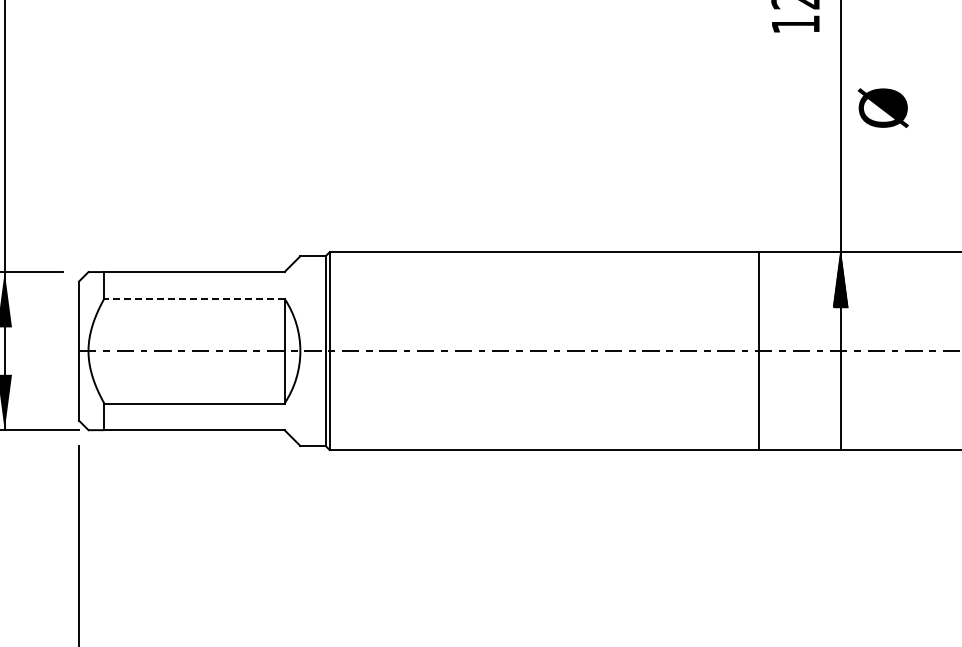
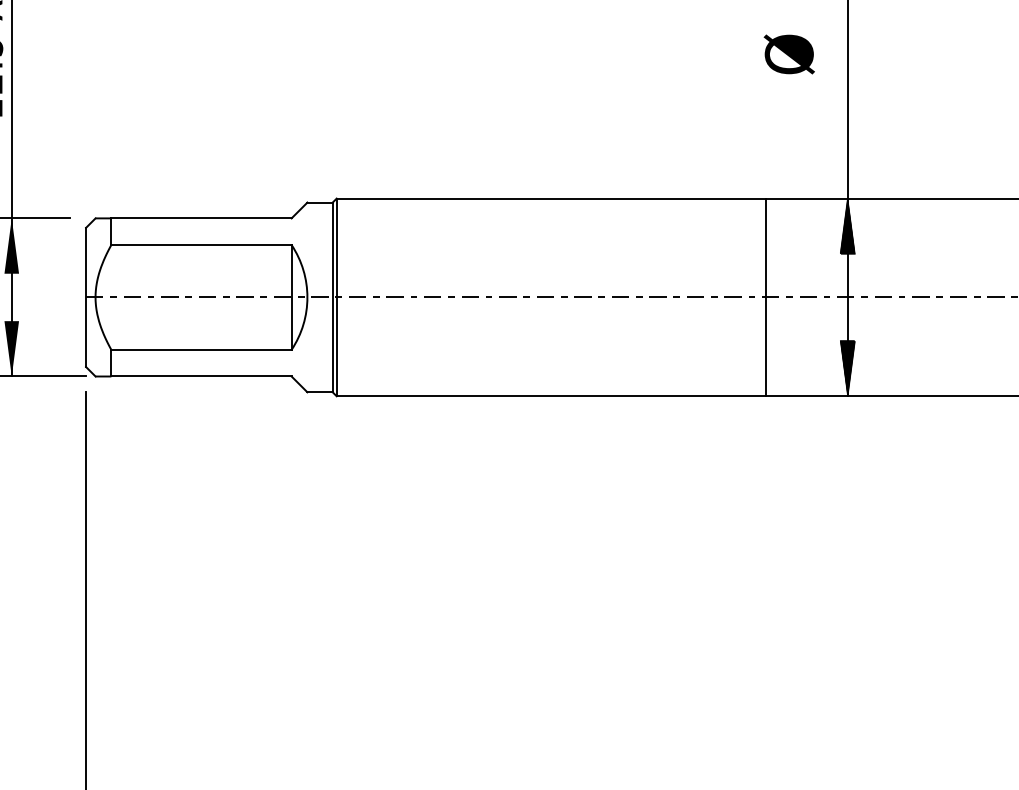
text: (882, 108) -> (788, 54), moved
line: (194, 299) -> (201, 245), dashed -> solid
hatch: (840, 422) -> (847, 368), added

